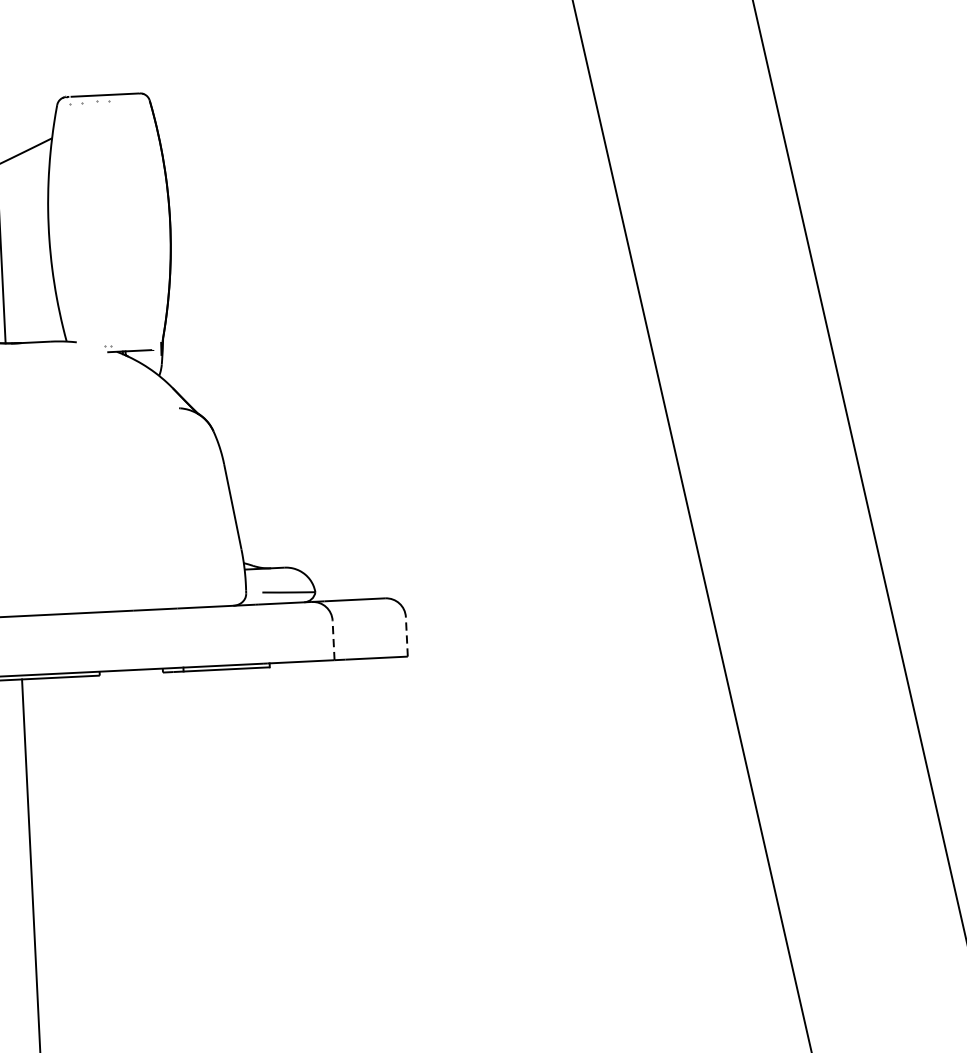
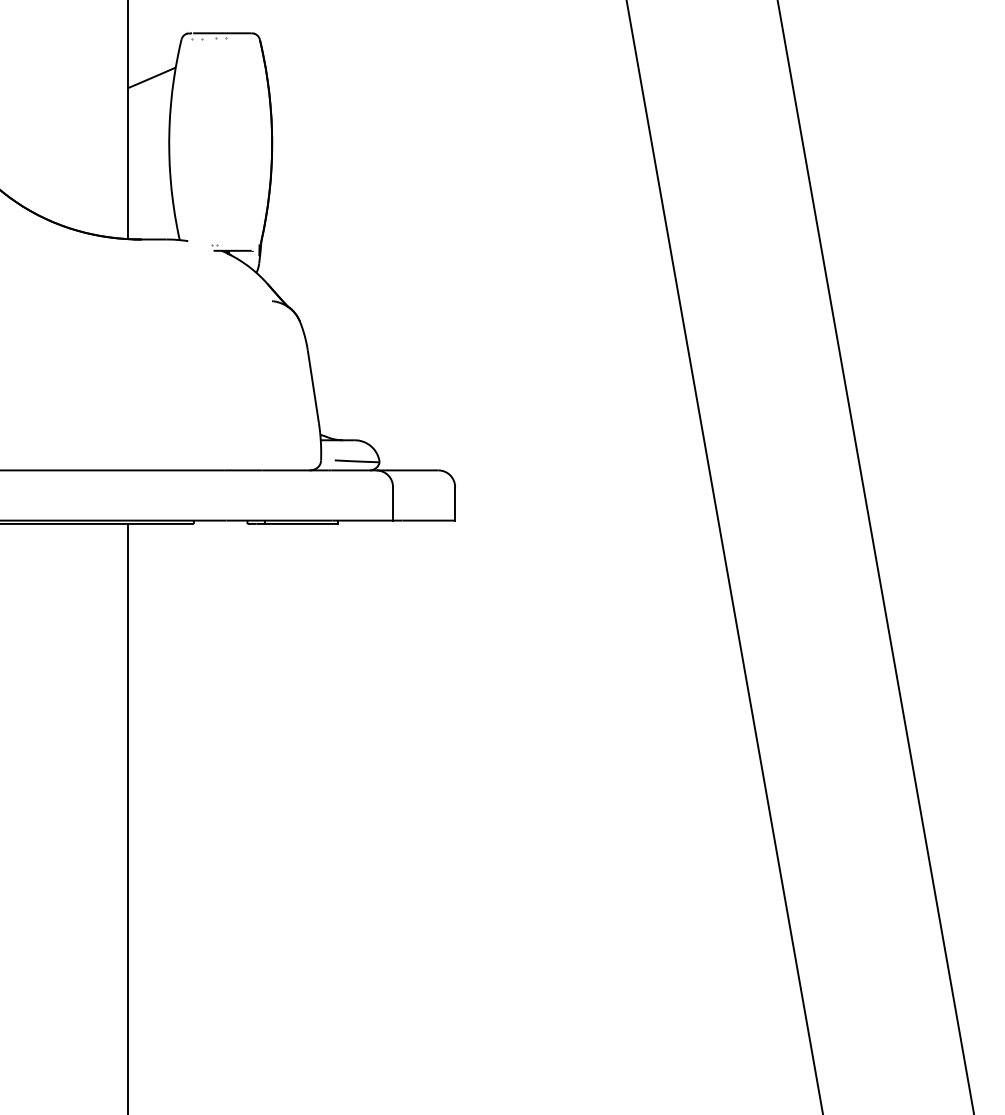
line: (407, 636) -> (455, 503), dashed -> solid
line: (334, 639) -> (393, 503), dashed -> solid

